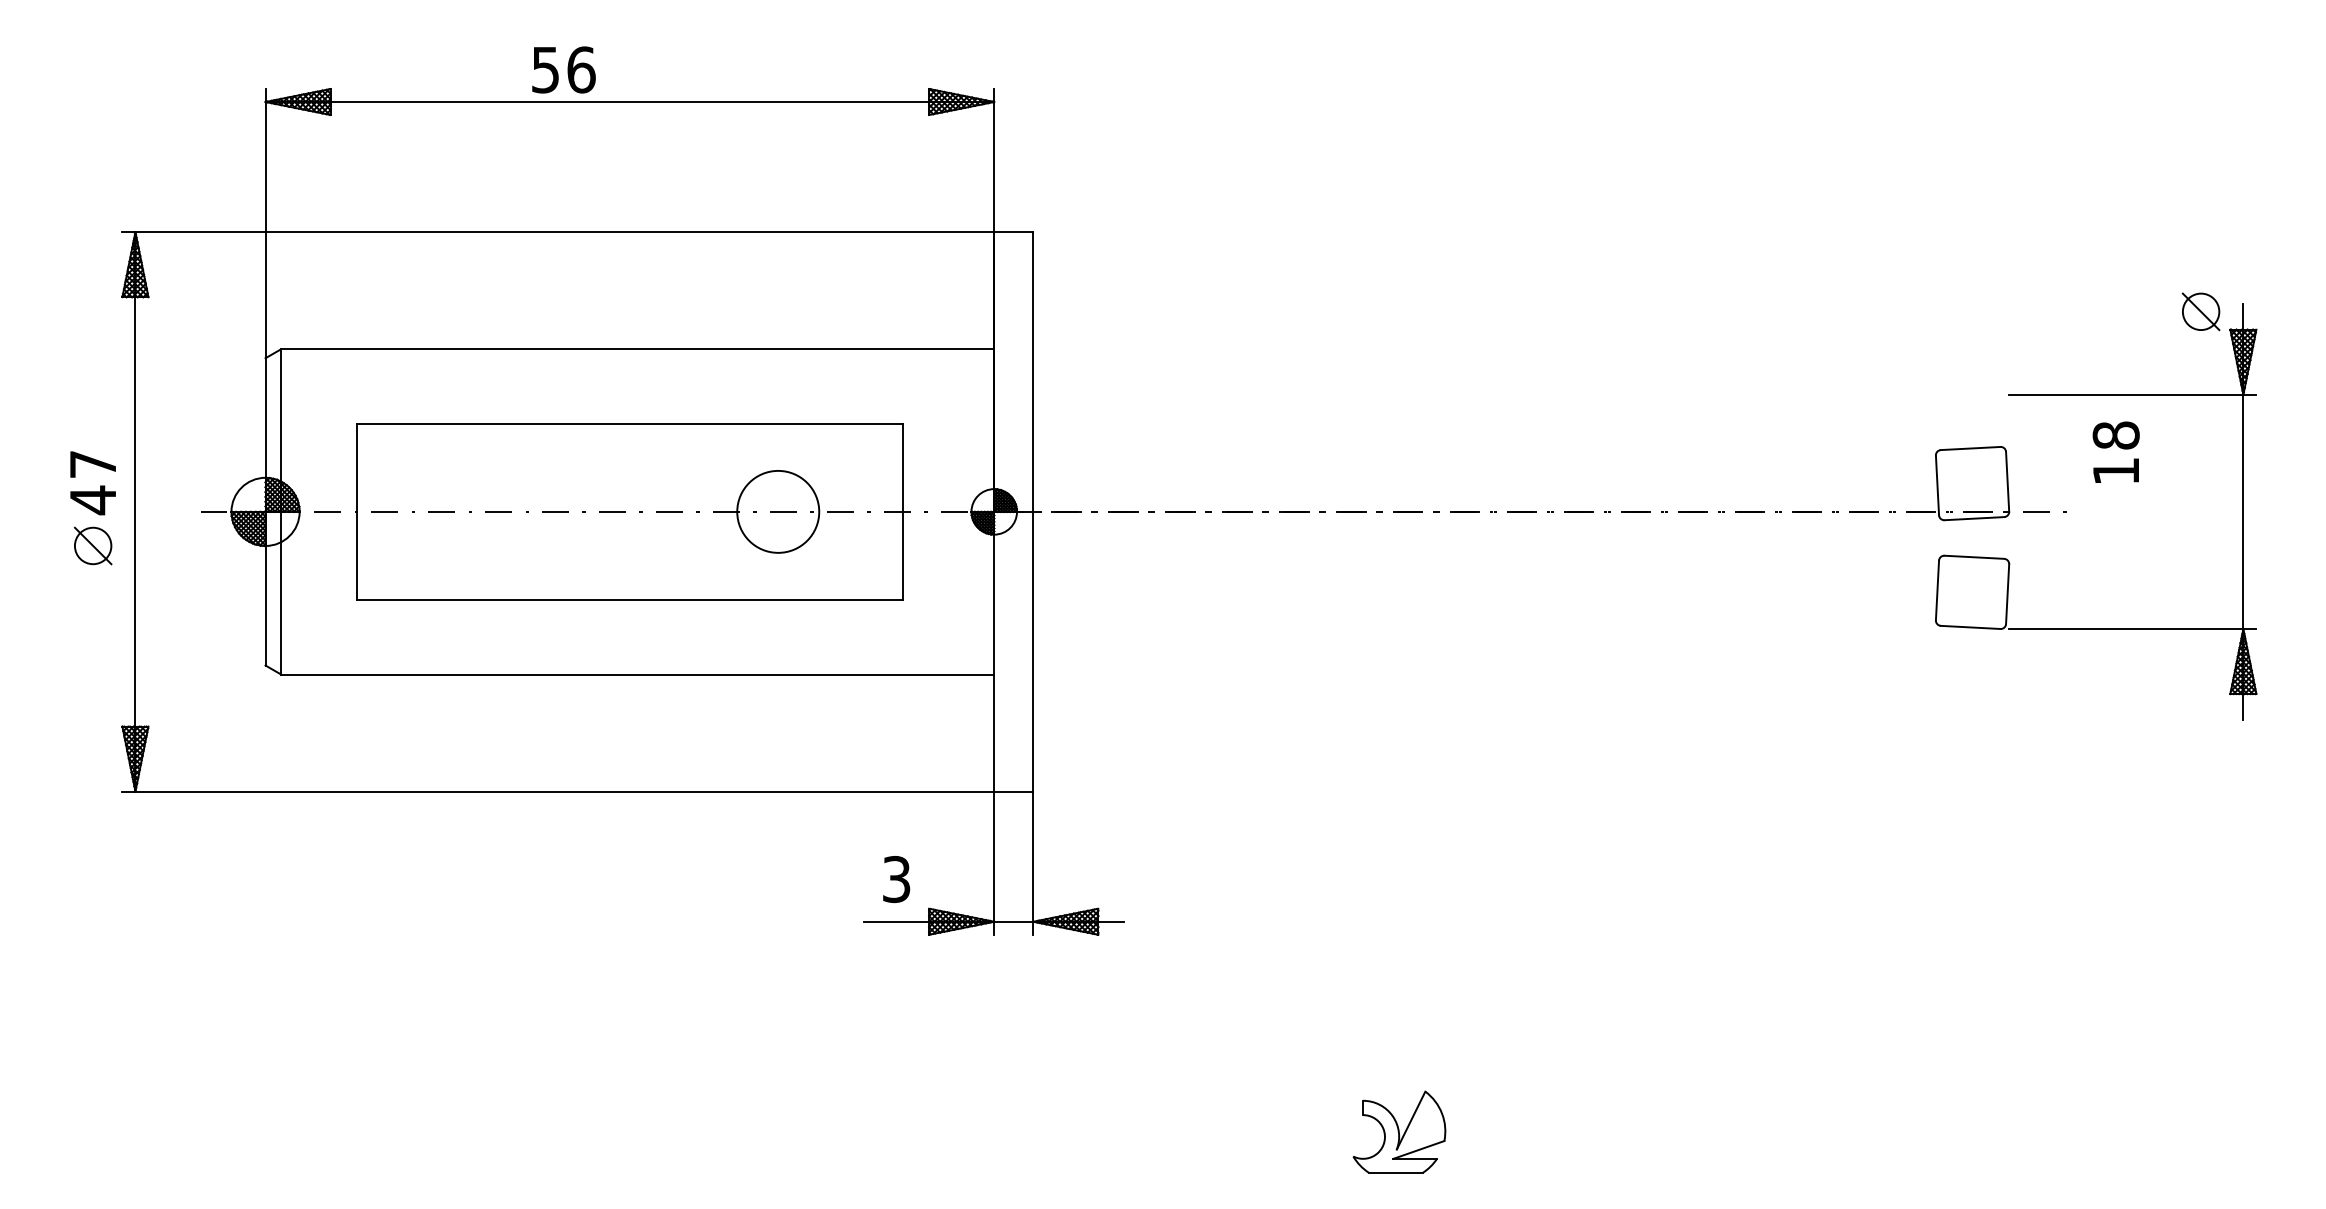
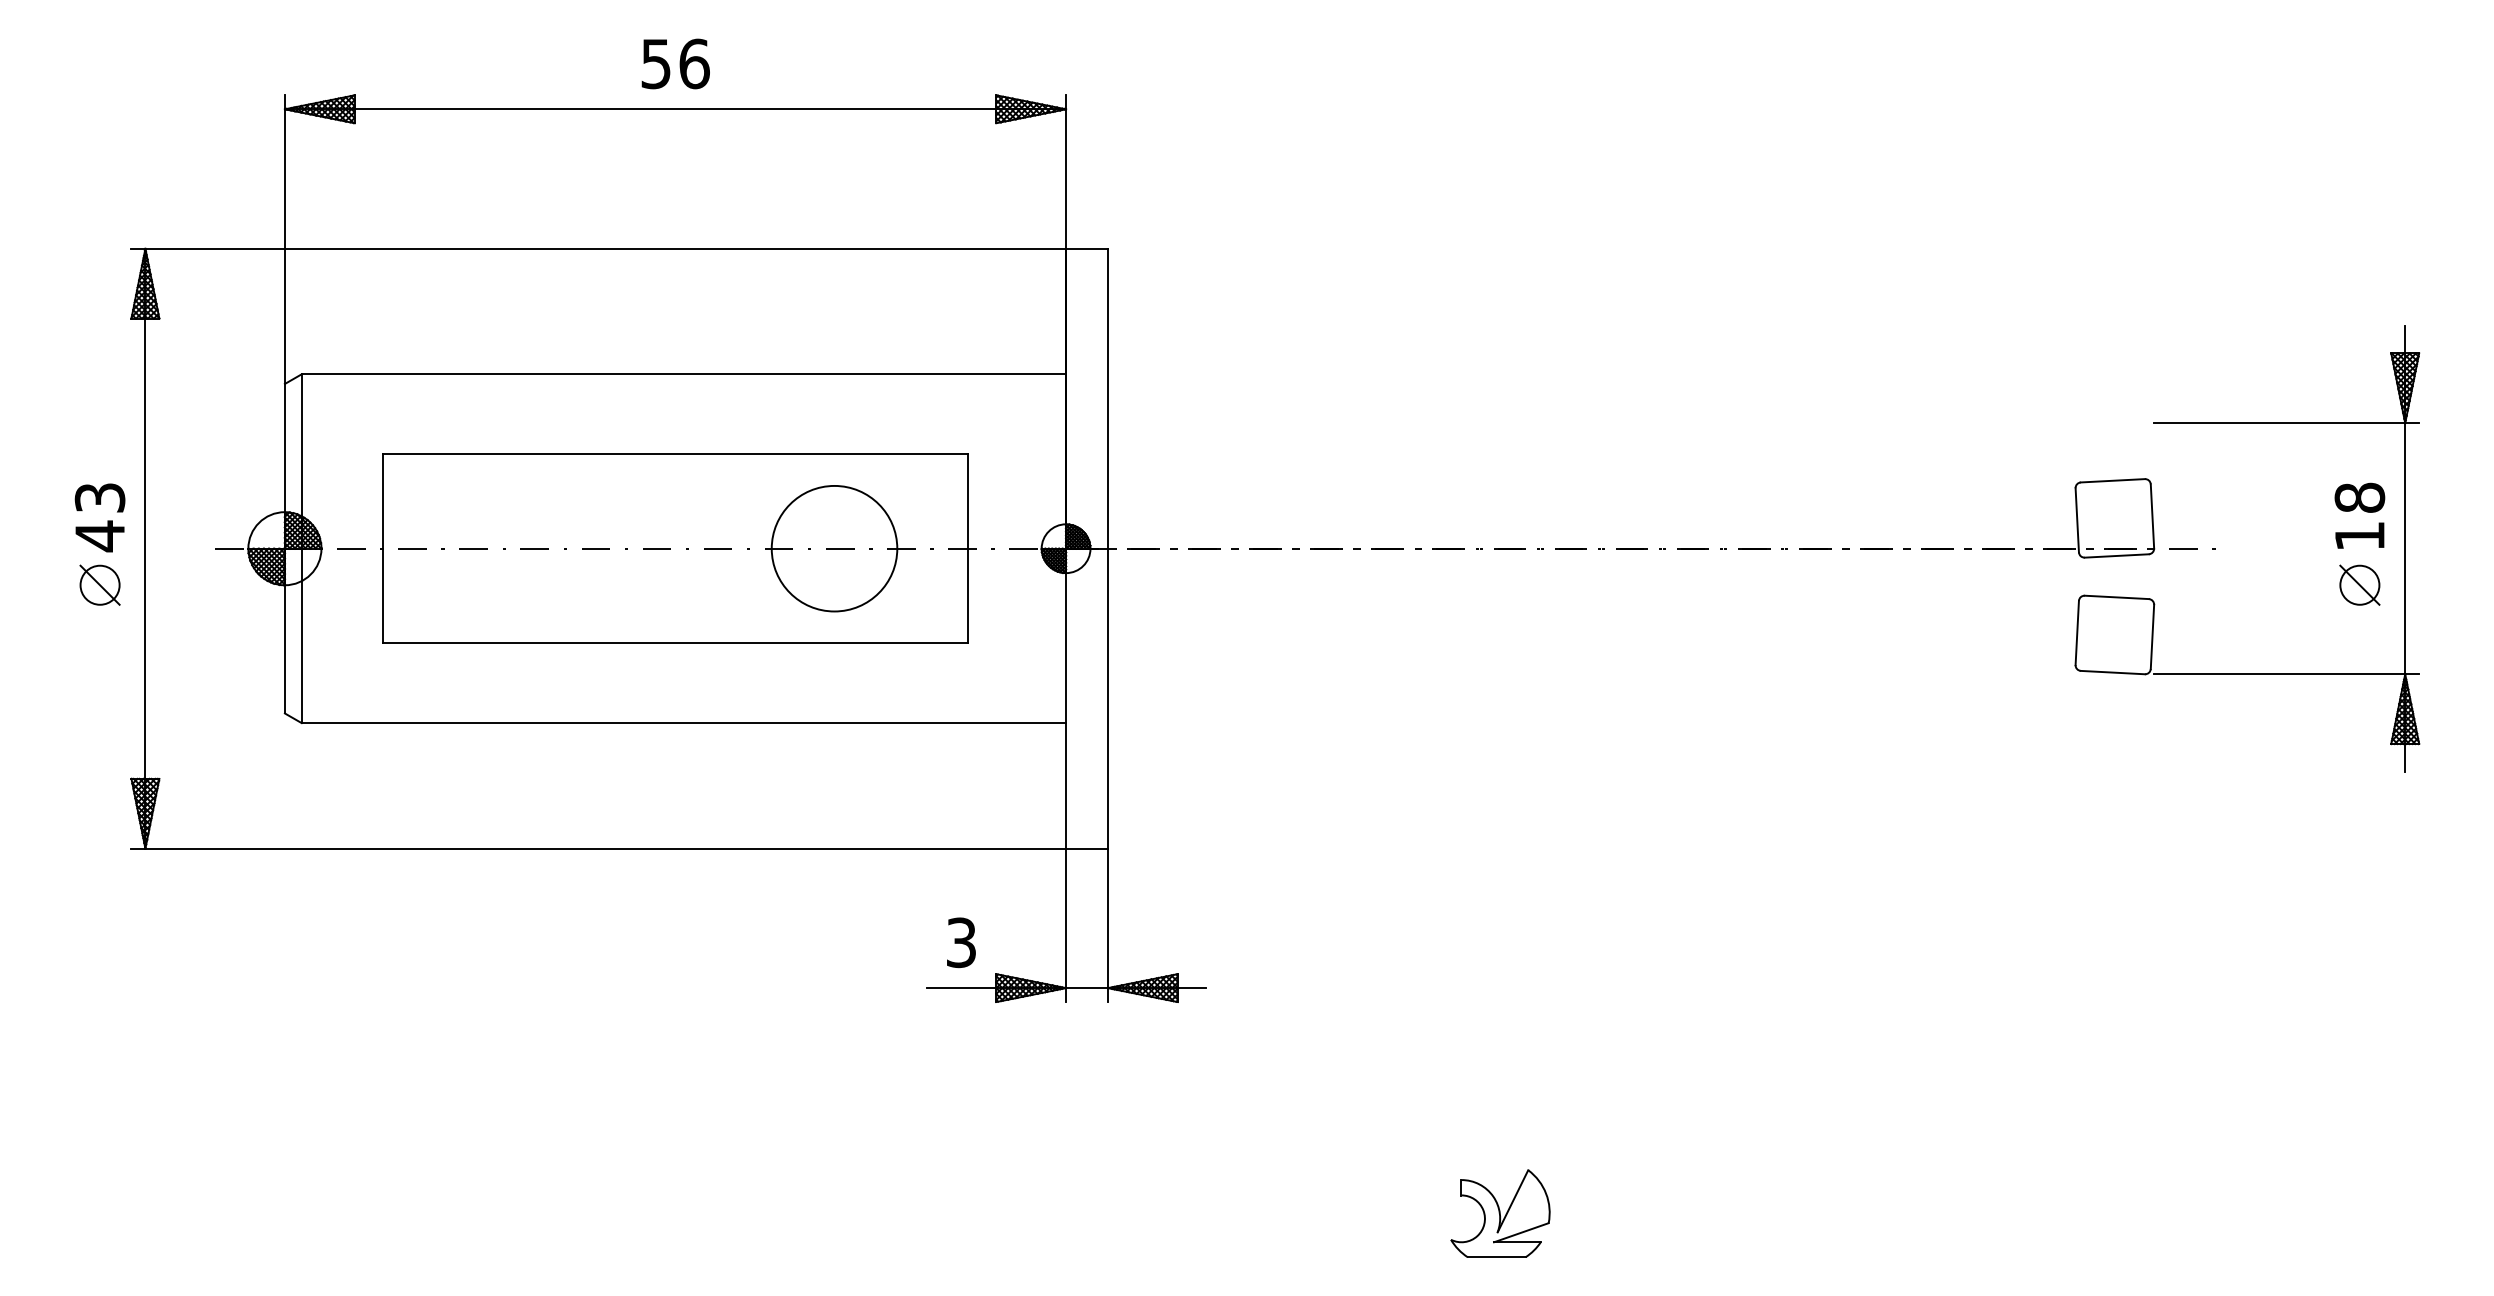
text: (563, 69) -> (675, 63), moved
part: (2200, 311) -> (2359, 584), moved
text: (2115, 451) -> (2359, 515), moved
text: (92, 464) -> (99, 497), 47 -> 43
circle: (778, 511) -> (834, 548), size x1.43

